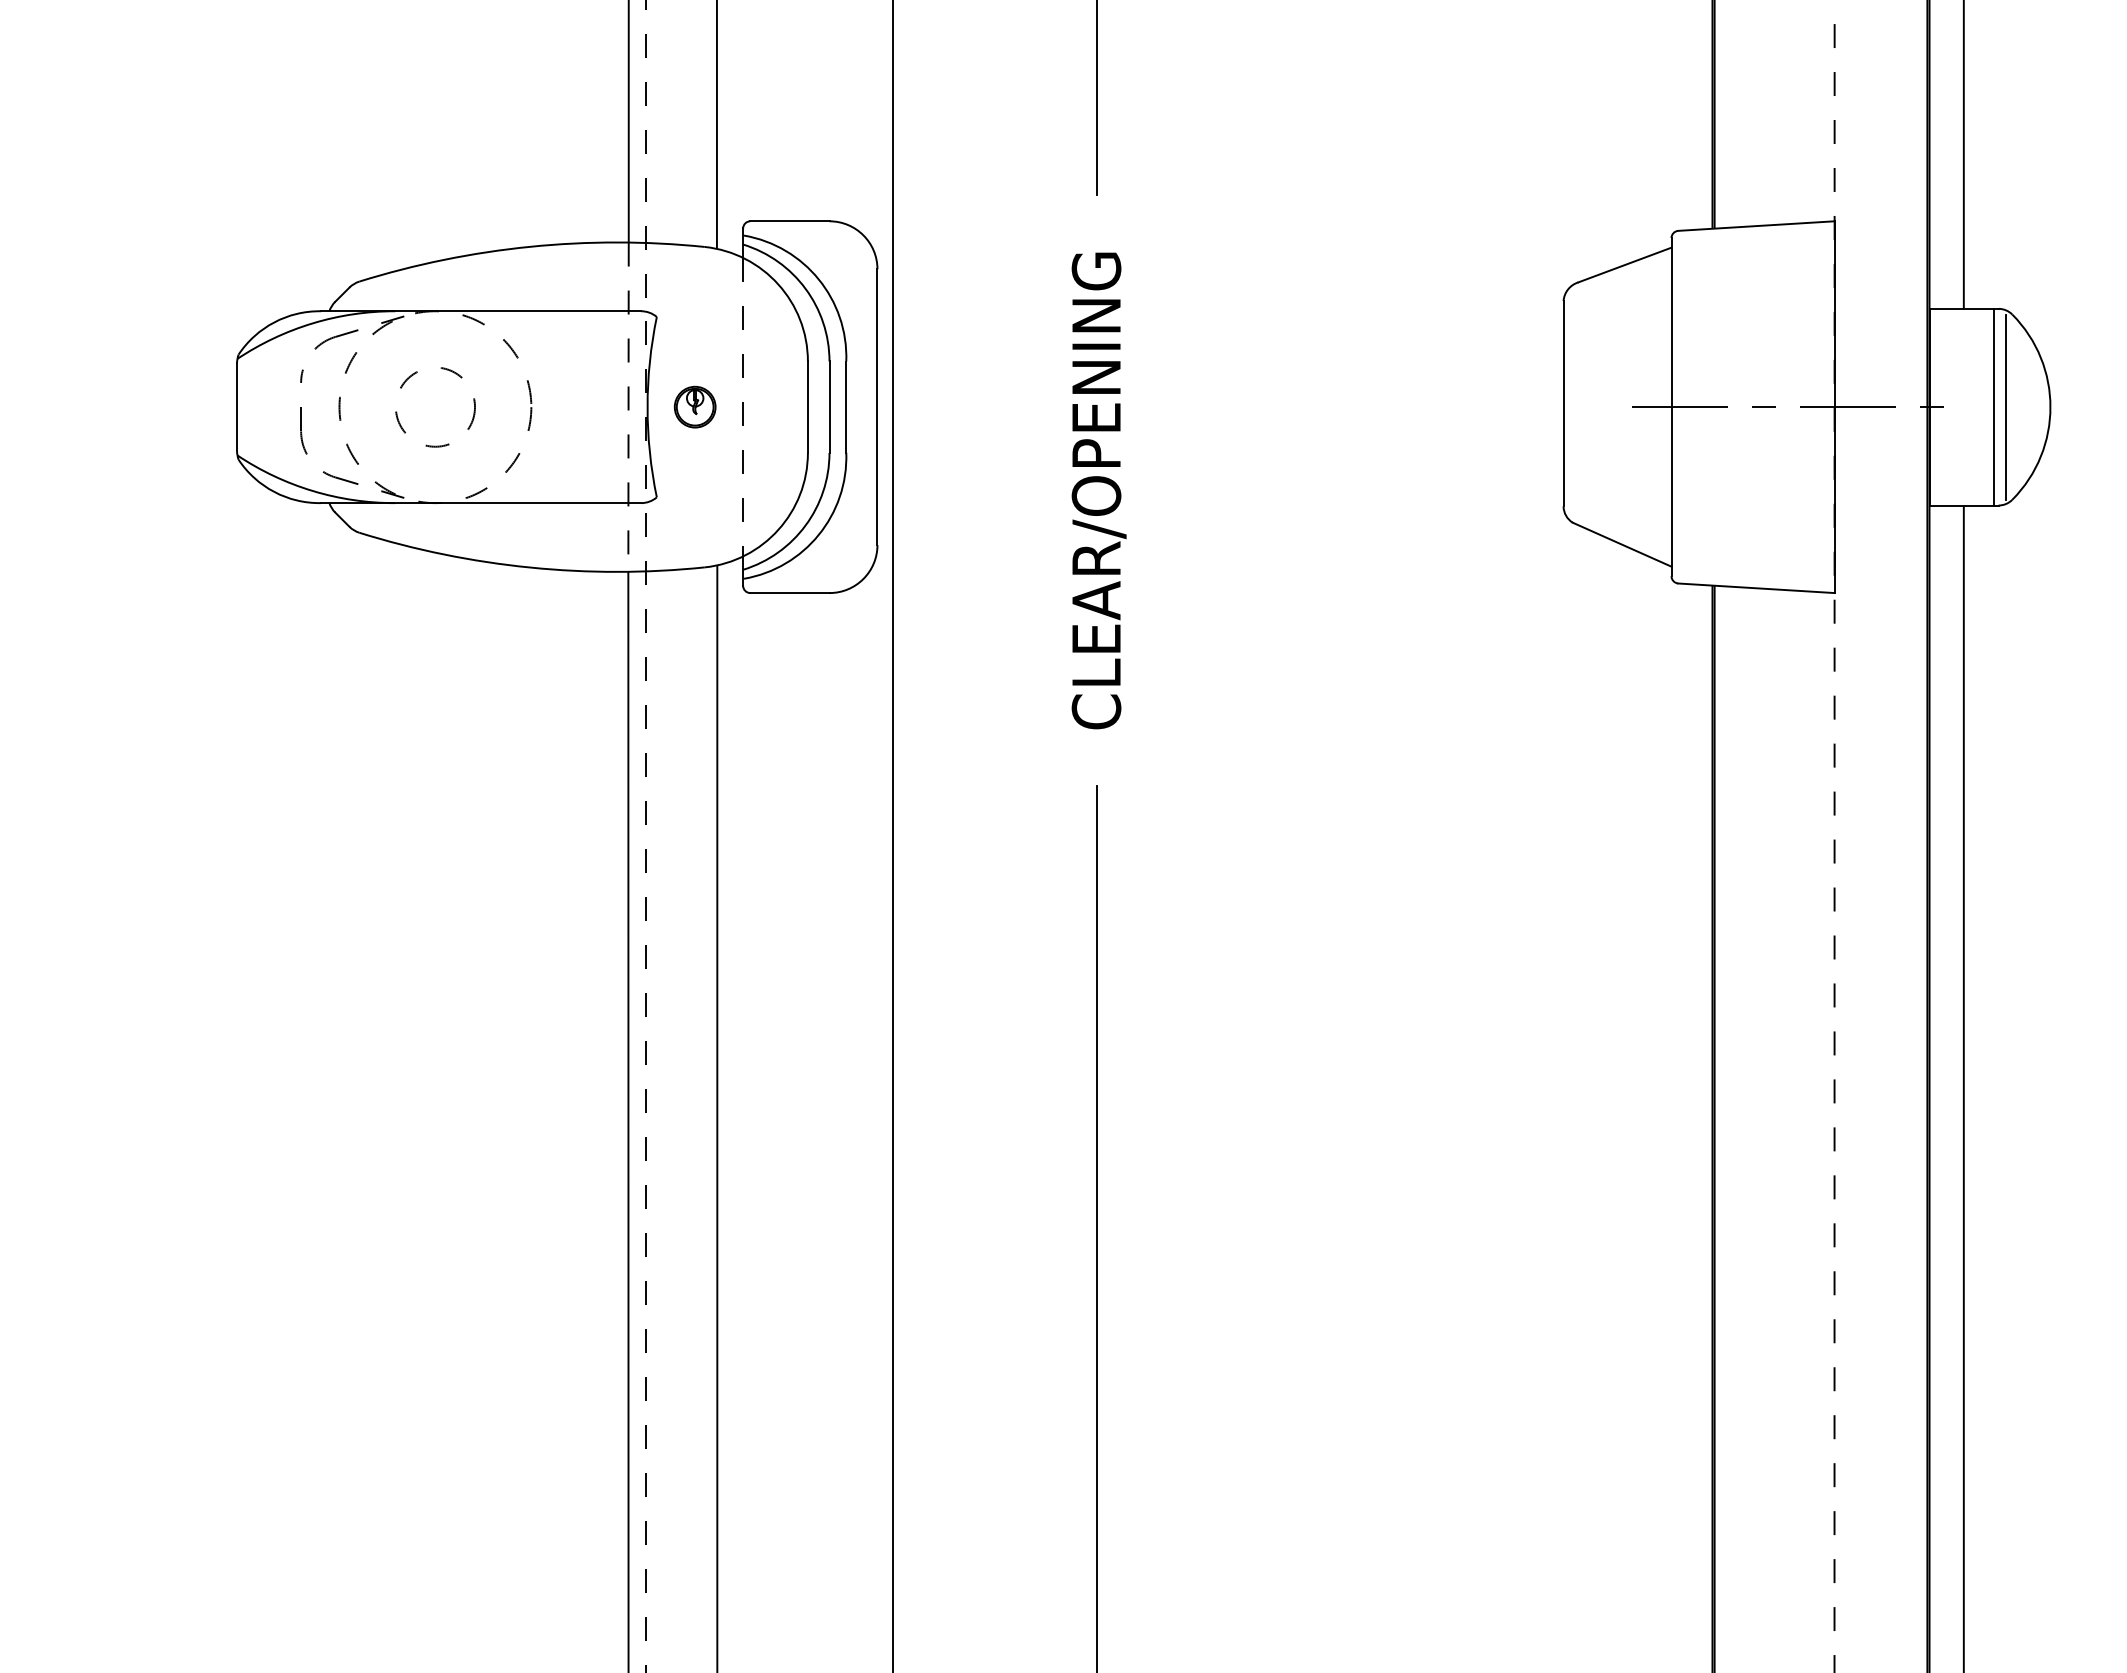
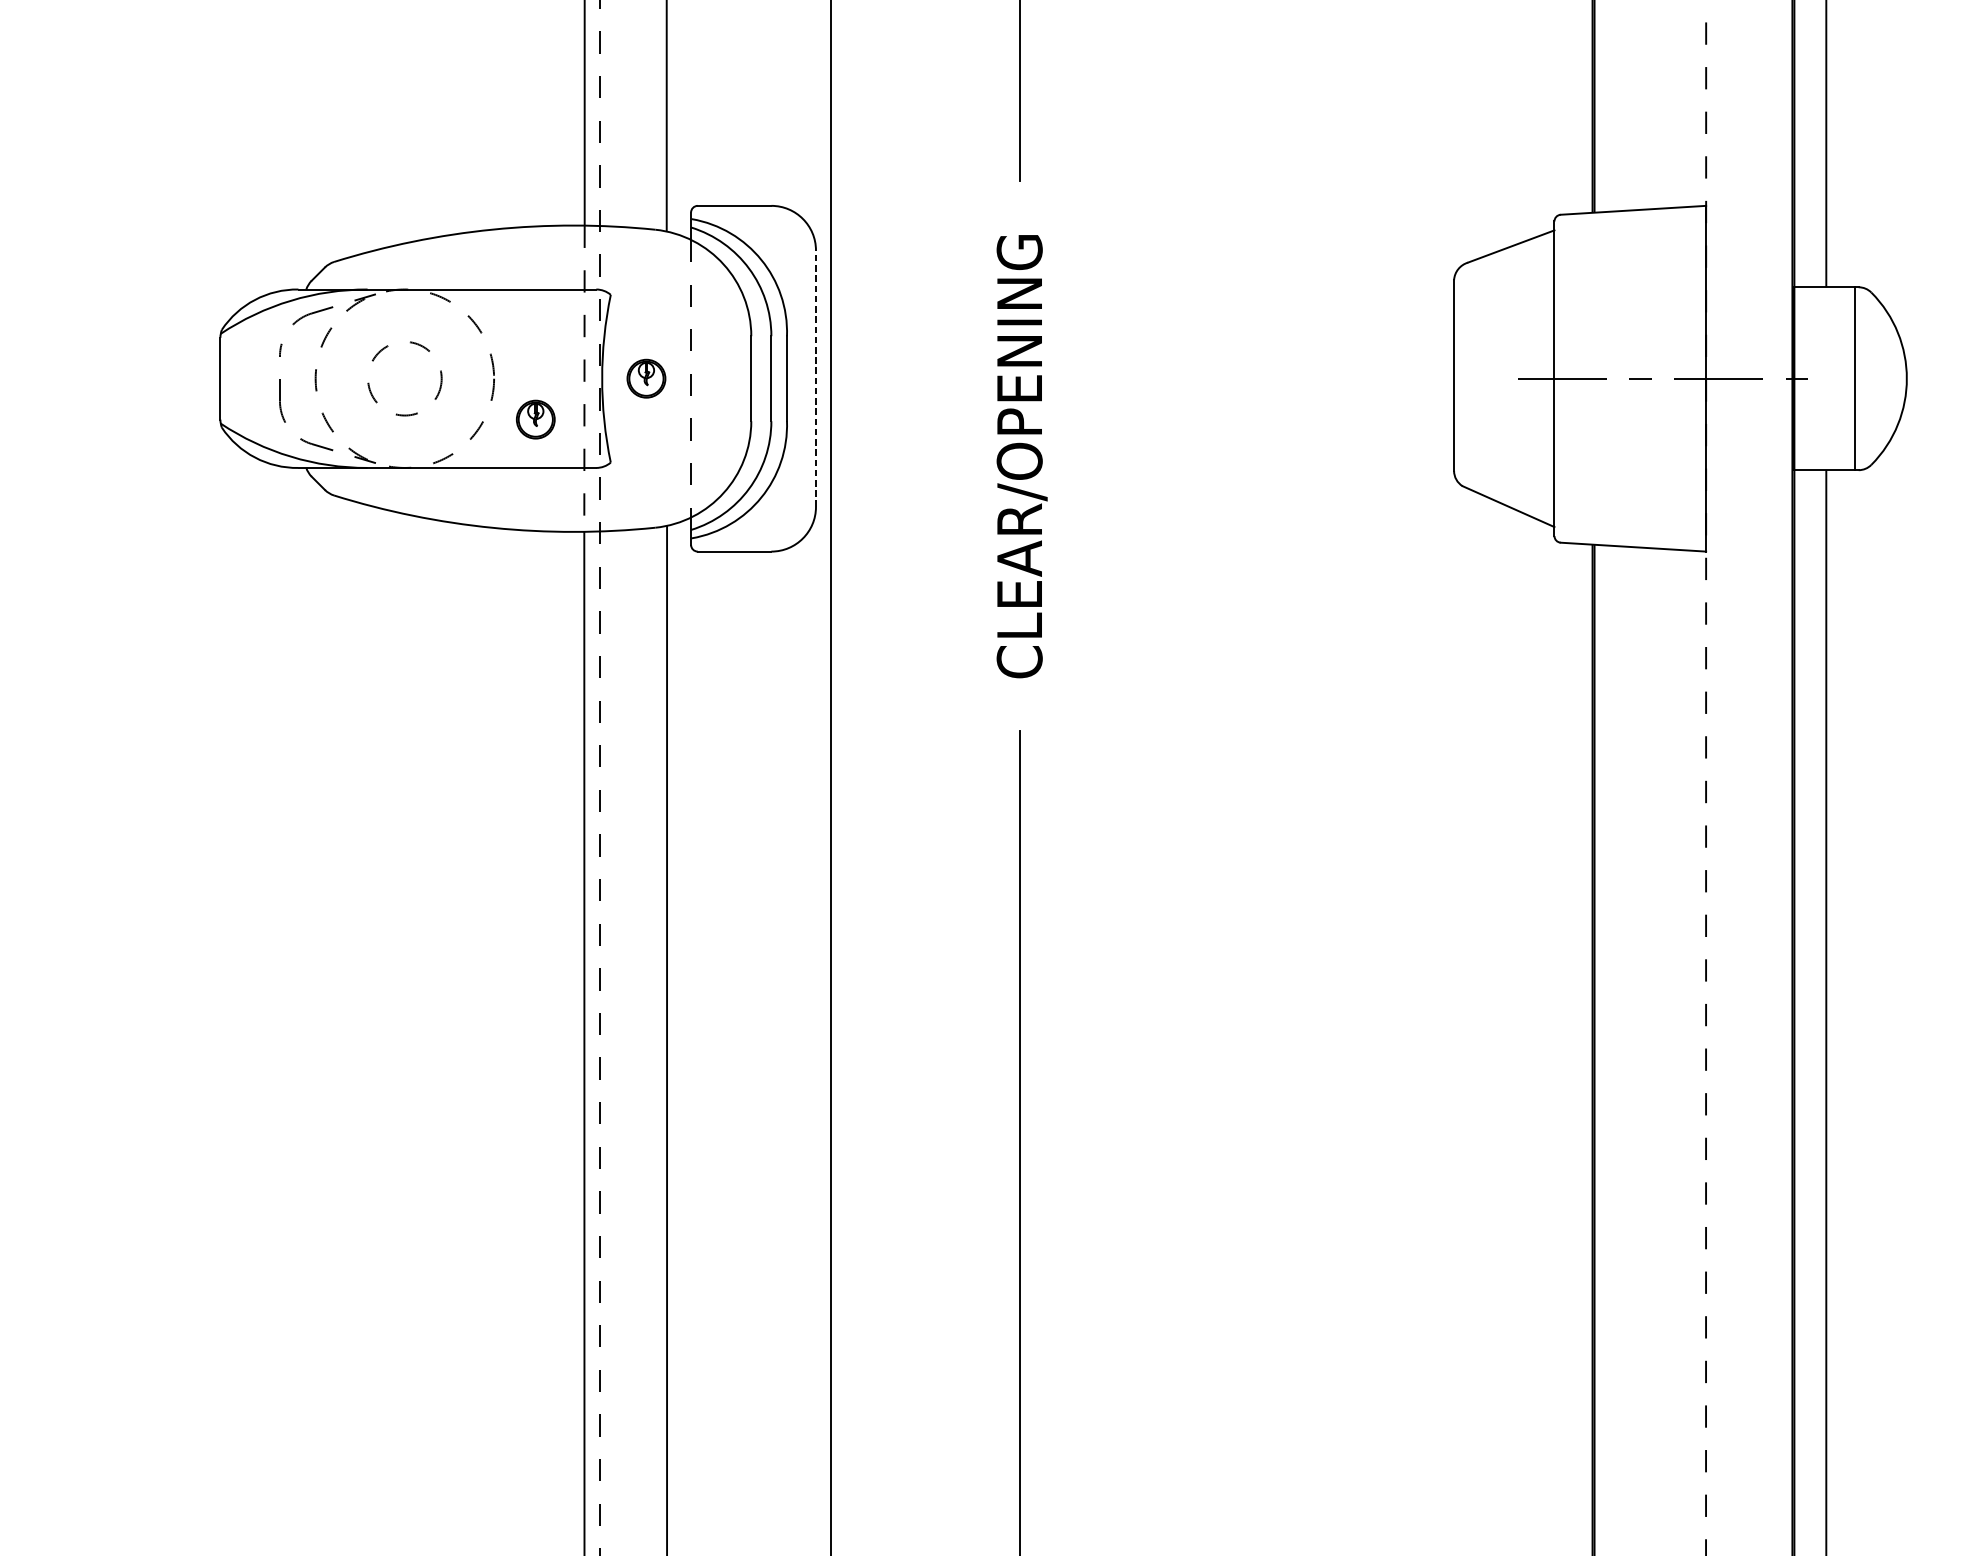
line: (2006, 406) -> (1865, 378), removed
line: (877, 407) -> (816, 379), solid -> dashed
part: (575, 450) -> (535, 419), added

